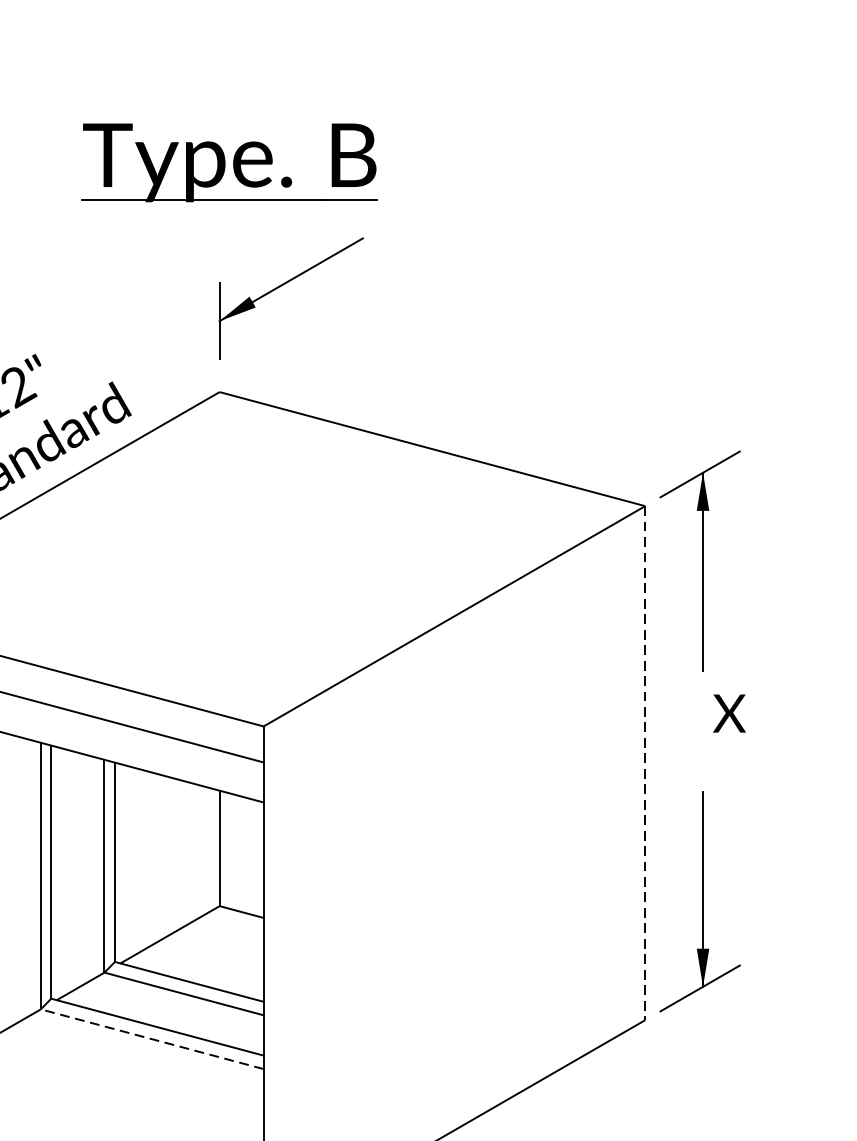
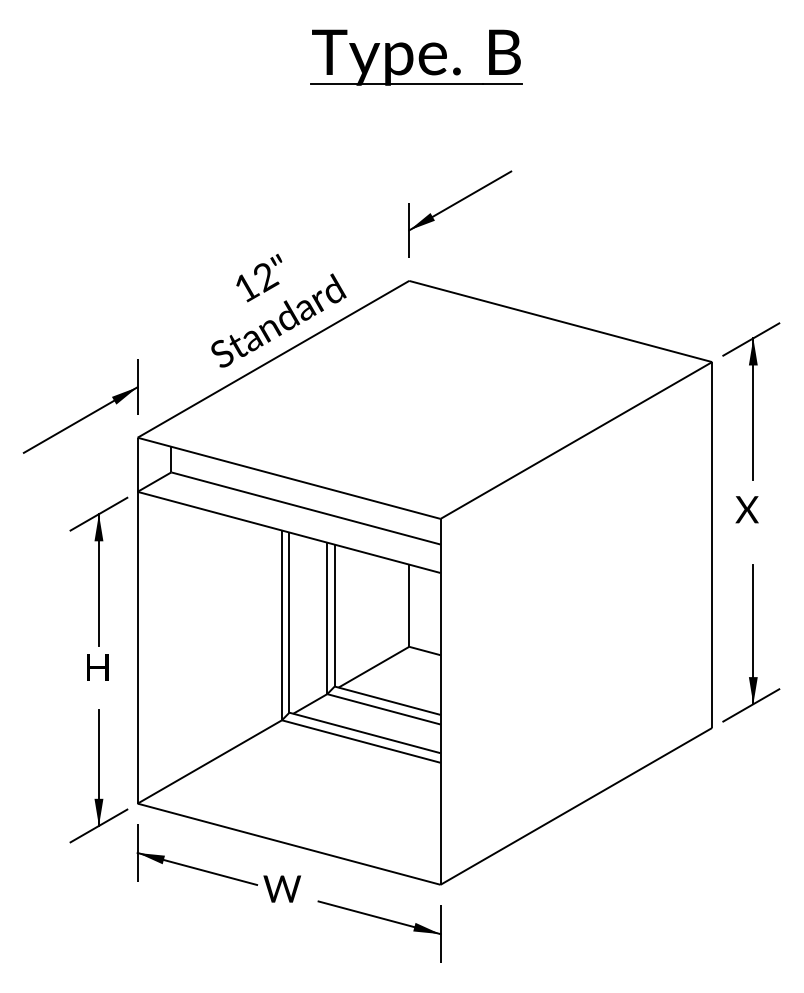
part: (229, 162) -> (416, 57), moved
text: (728, 713) -> (746, 509), moved
line: (645, 763) -> (712, 545), dashed -> solid
line: (151, 1039) -> (360, 741), dashed -> solid

